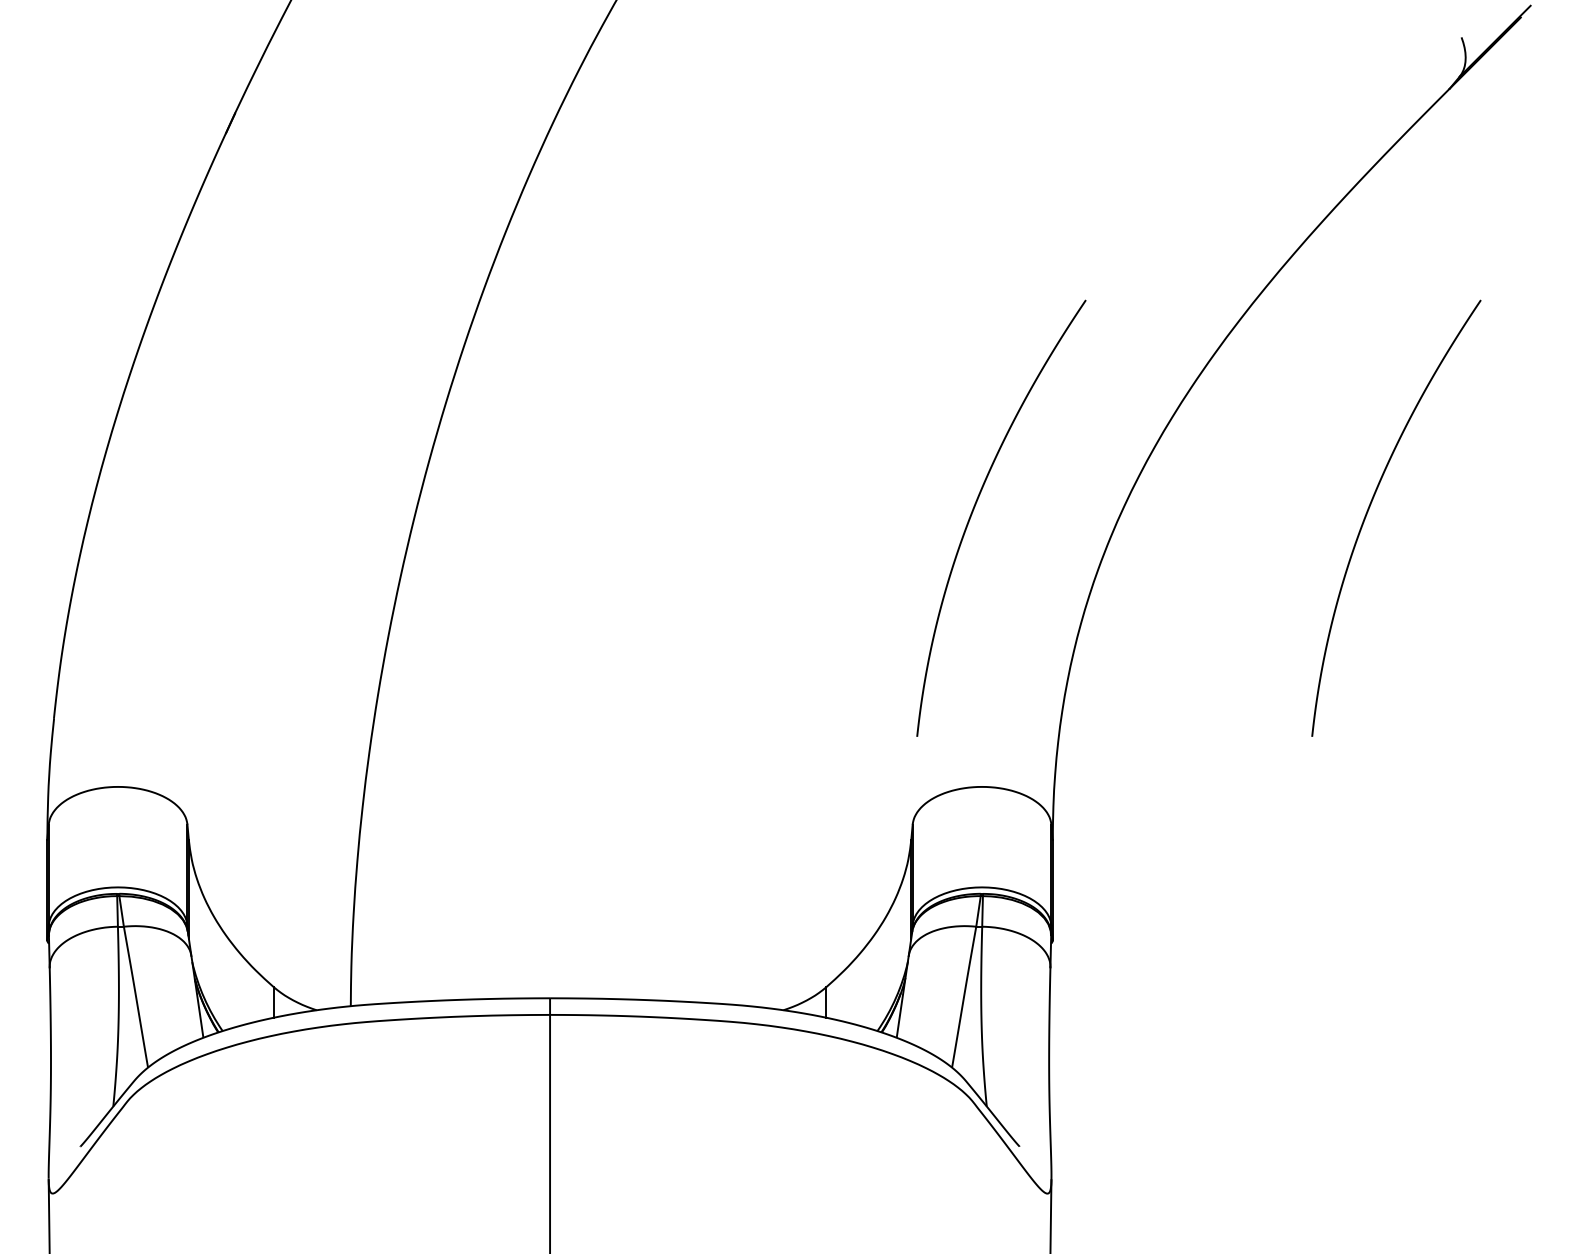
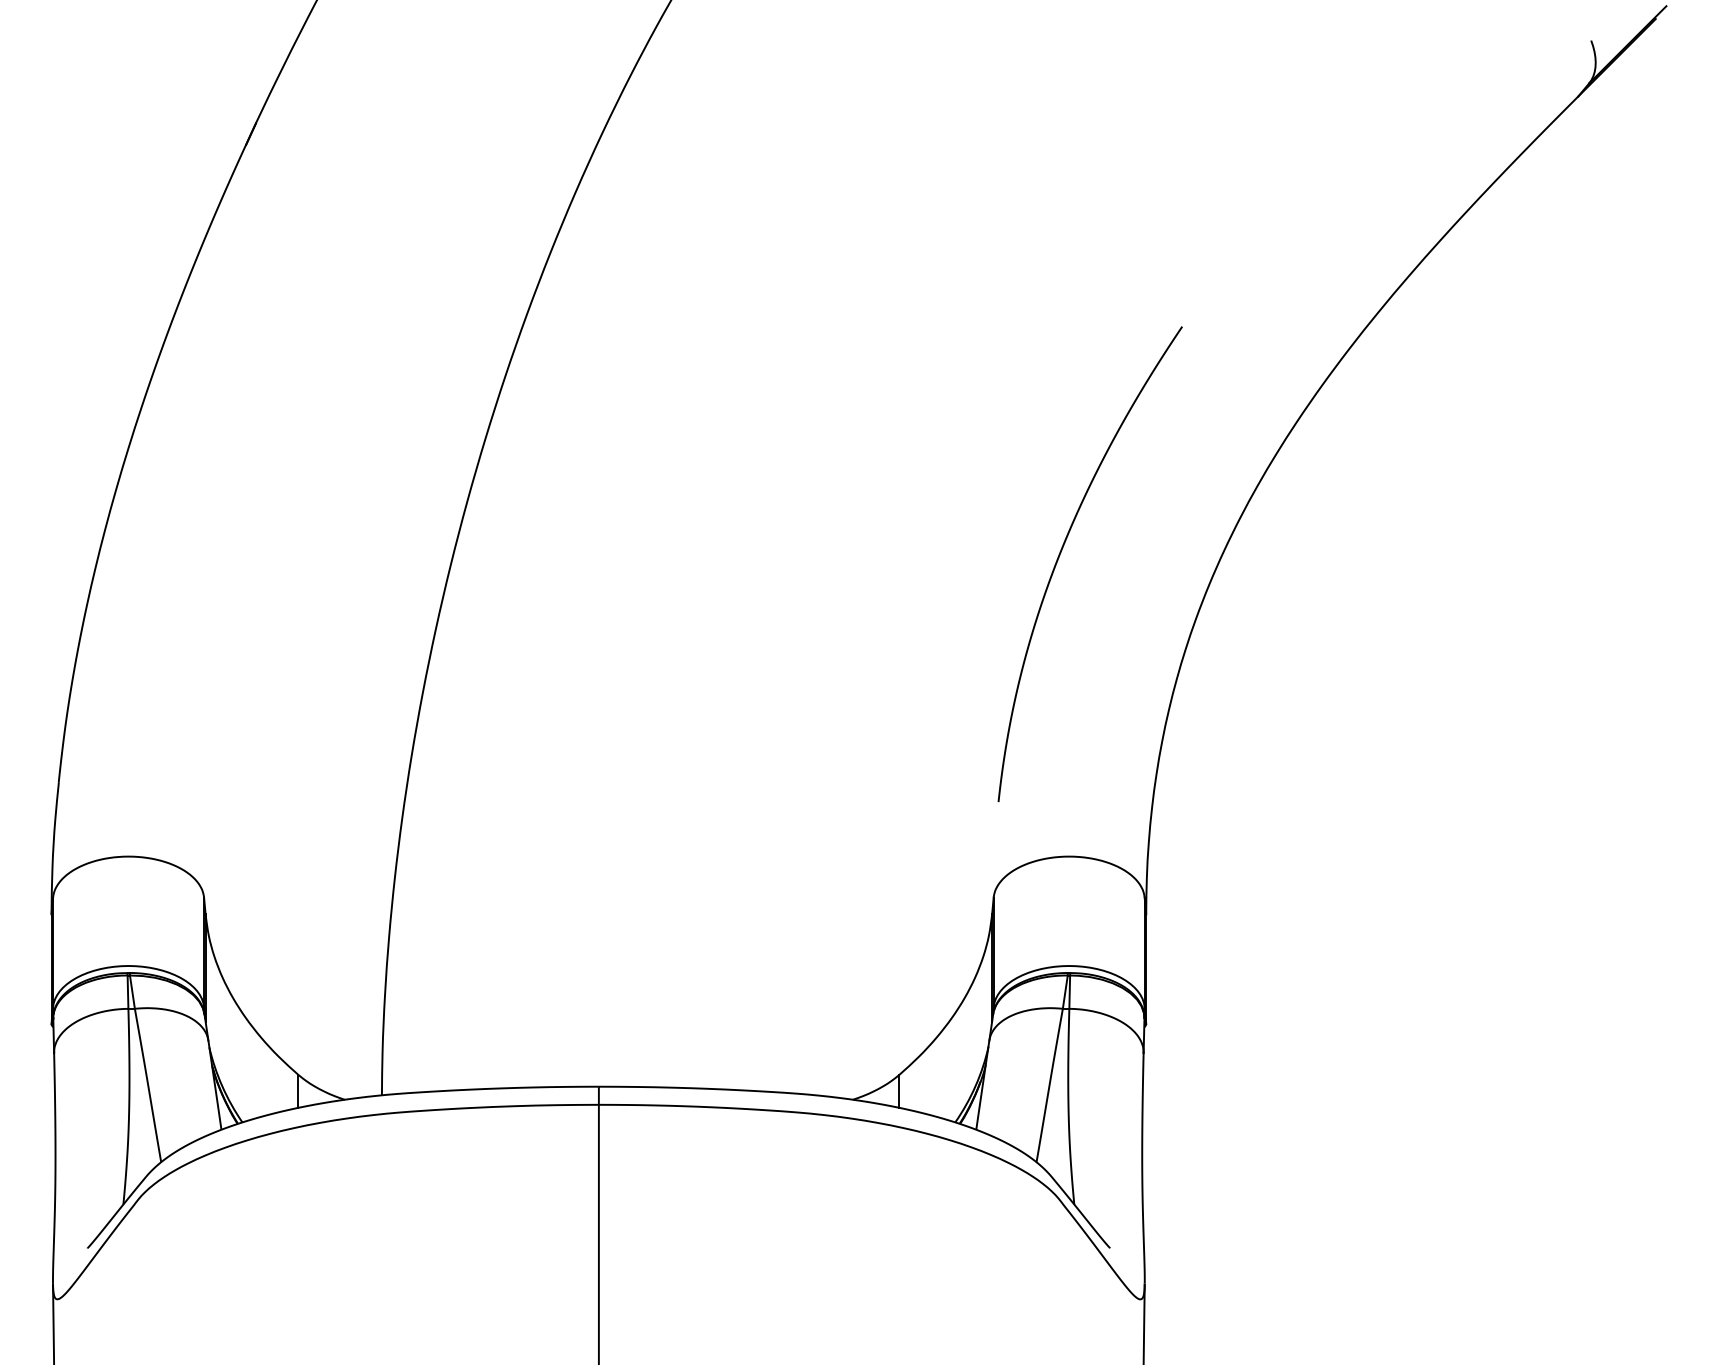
curve: (1370, 507) -> (1492, 552), removed

